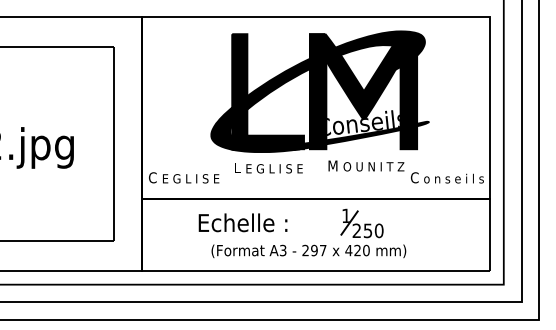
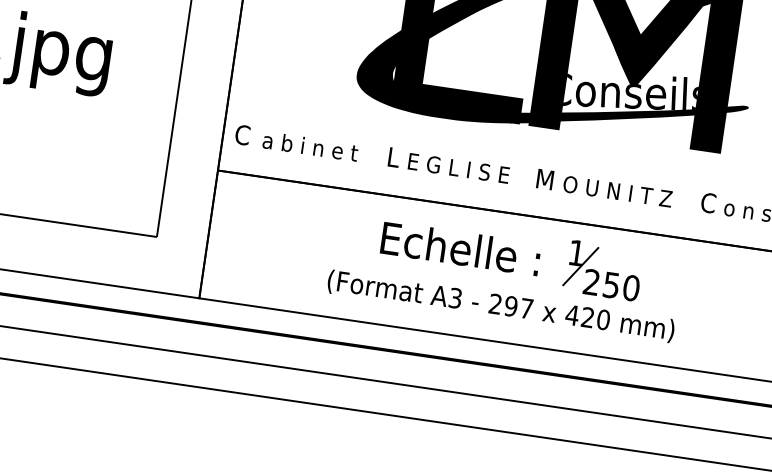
text: (366, 165) -> (604, 187), moved
text: (268, 168) -> (448, 166), moved
text: (191, 178) -> (311, 146), E G L I S E -> a b i n e t
text: (242, 222) -> (459, 247), moved

